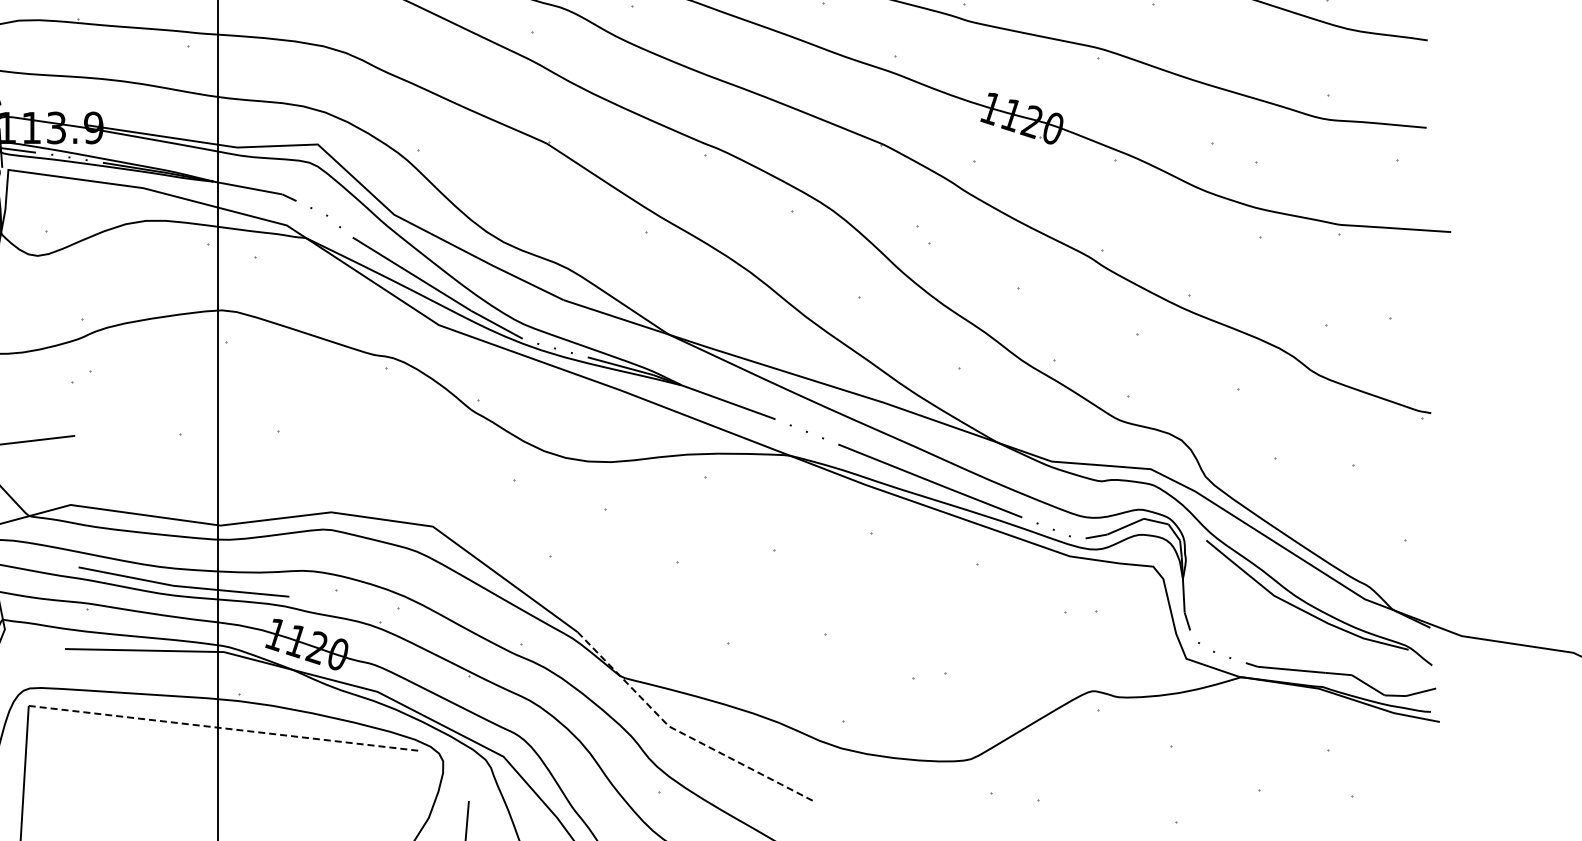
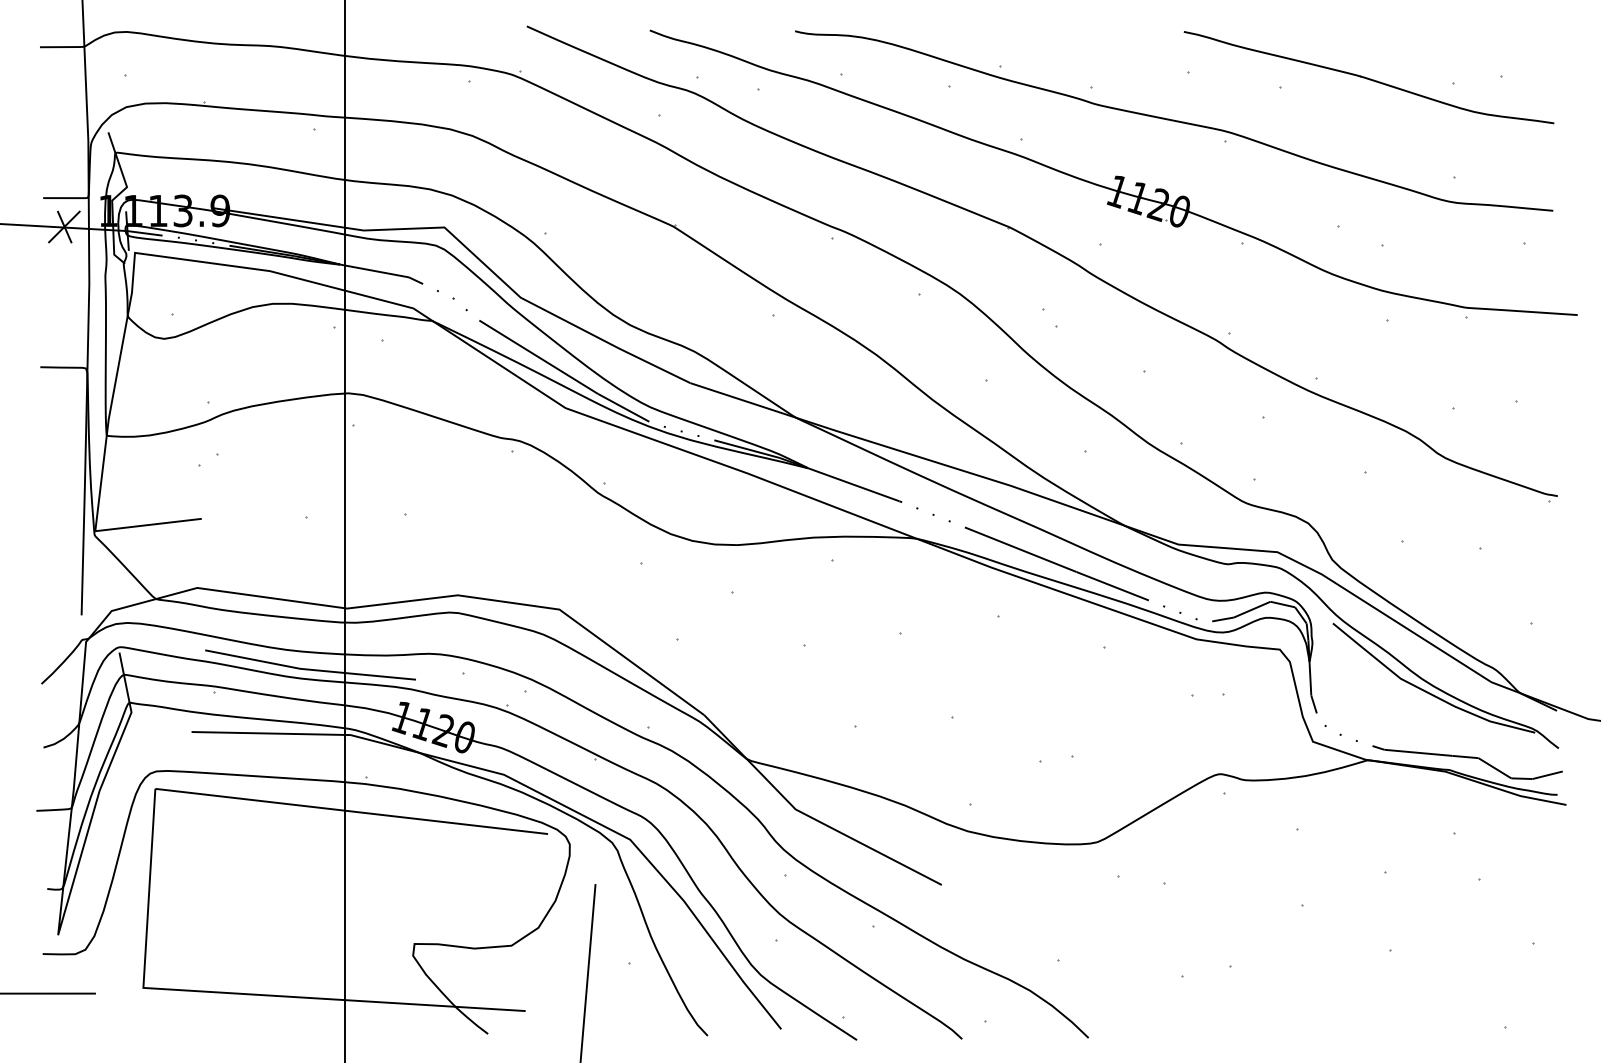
line: (224, 728) -> (351, 811), dashed -> solid
line: (682, 733) -> (809, 816), dashed -> solid

